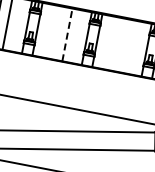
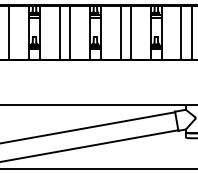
line: (56, 32) -> (59, 32), added
line: (67, 35) -> (70, 33), dashed -> solid
line: (116, 43) -> (120, 32), added
line: (127, 45) -> (131, 32), added

